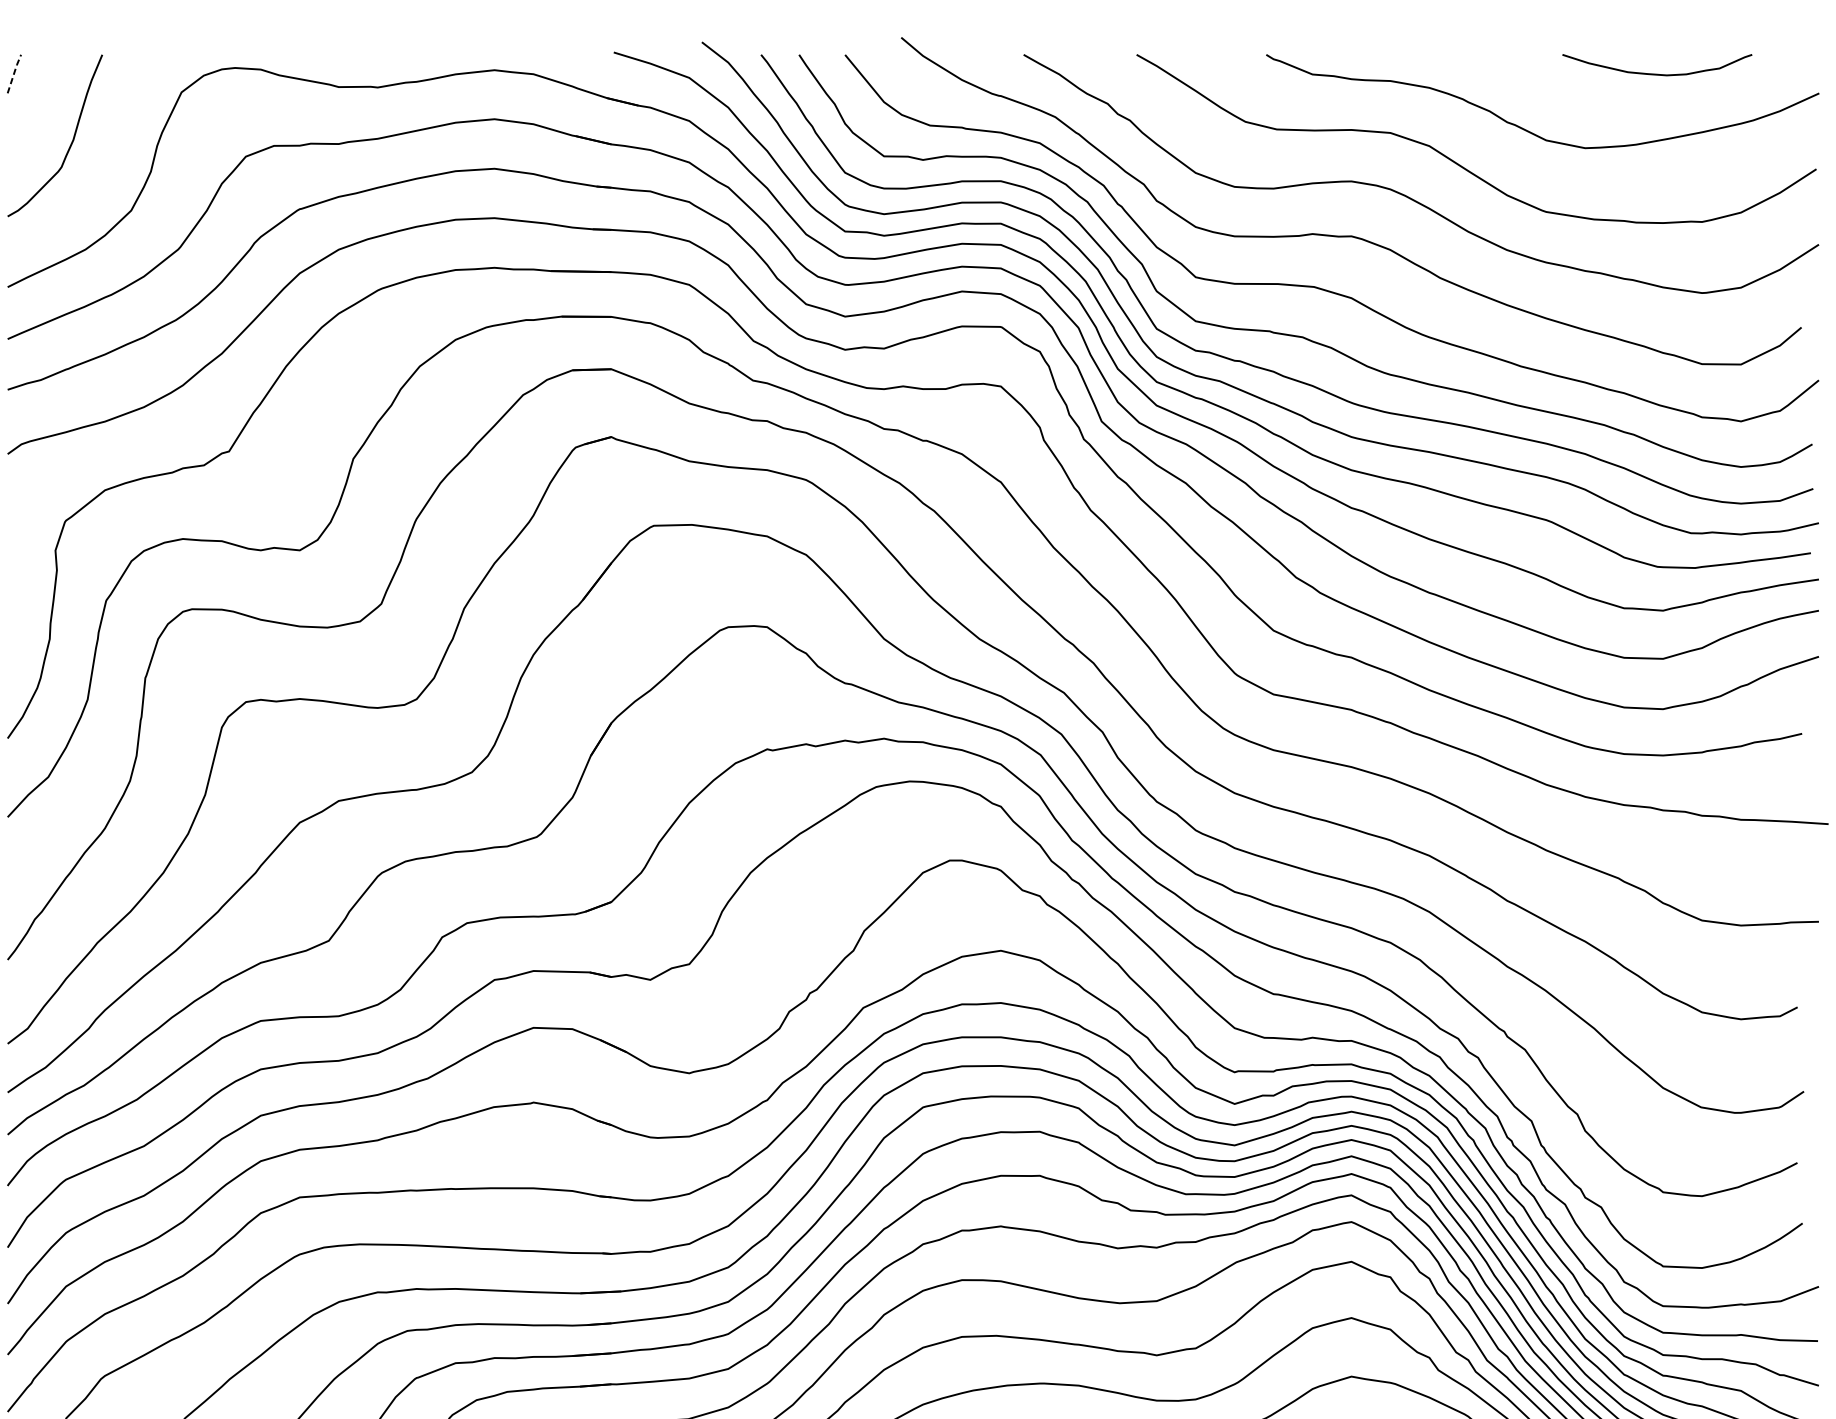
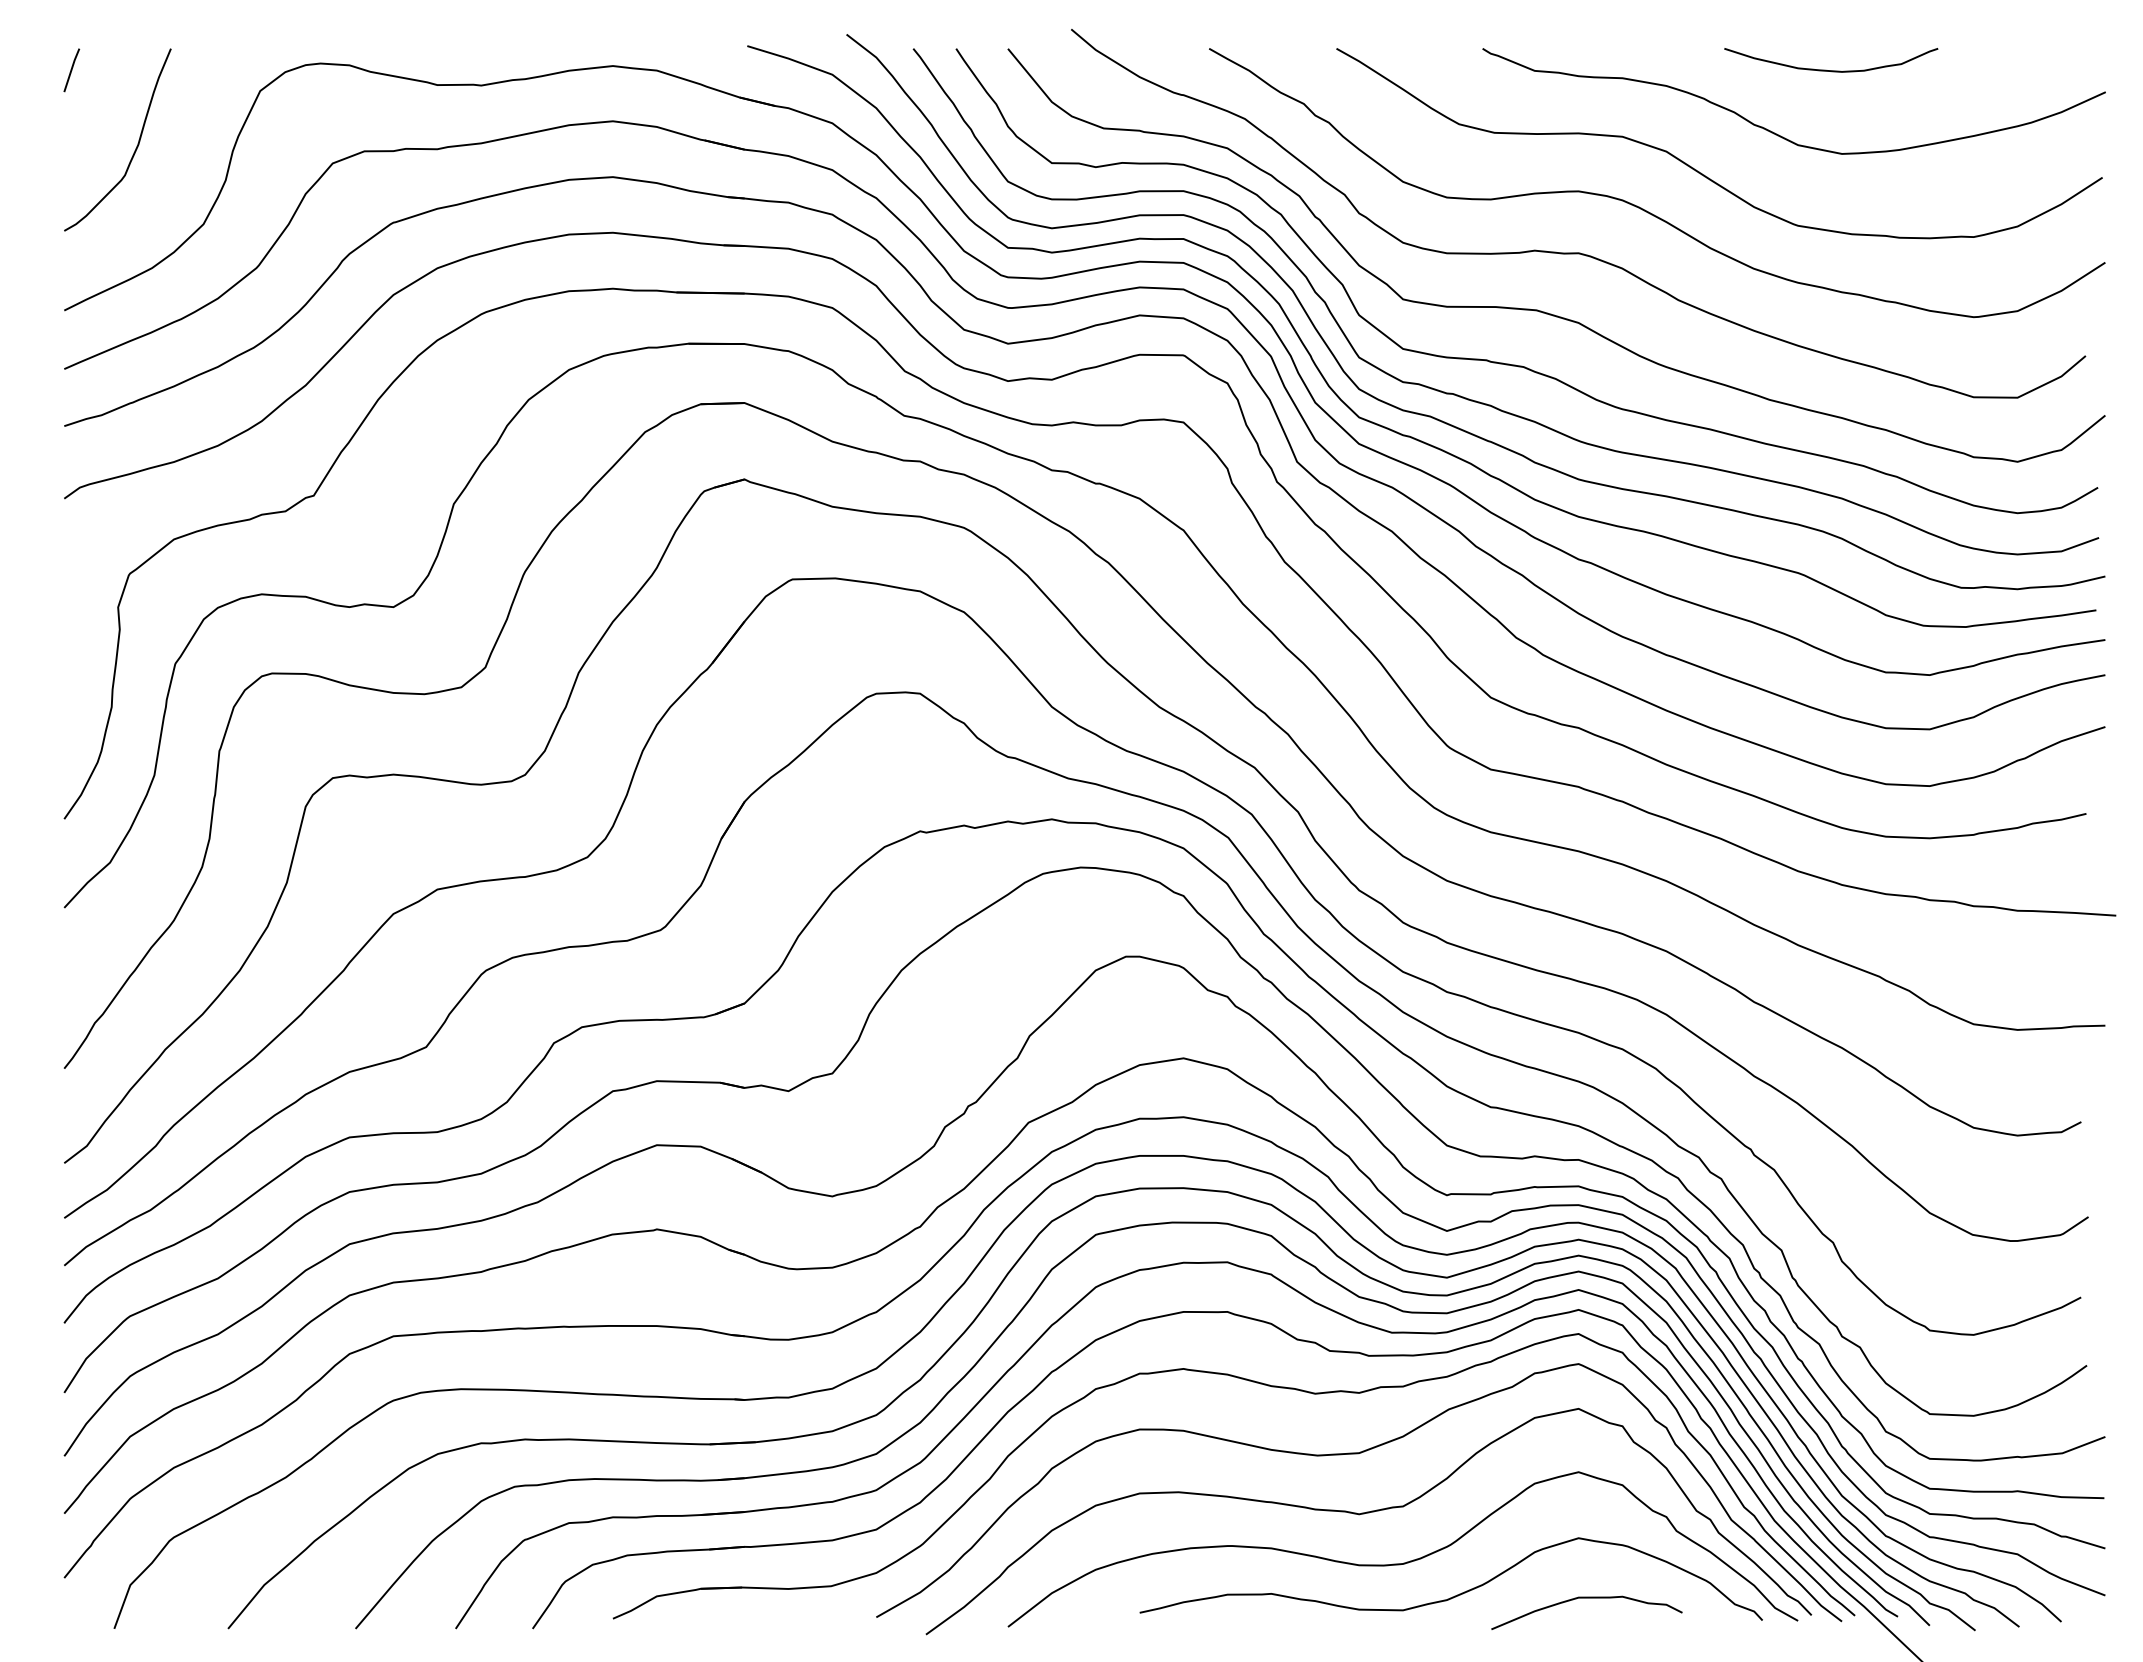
line: (14, 73) -> (71, 69), dashed -> solid
curve: (1657, 74) -> (1831, 70), moved

